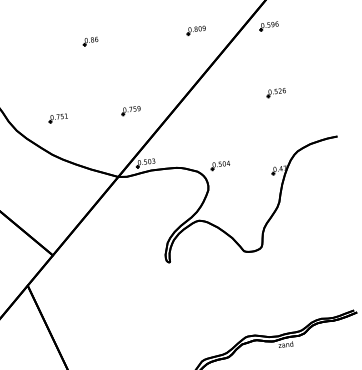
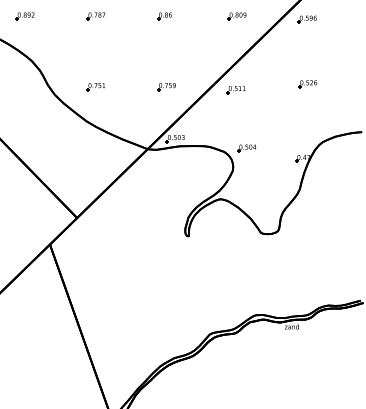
part: (90, 41) -> (164, 16), moved
part: (50, 45) -> (95, 16), added
part: (202, 107) -> (235, 90), added

